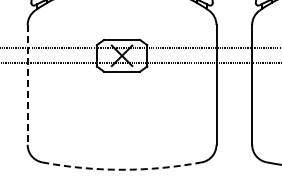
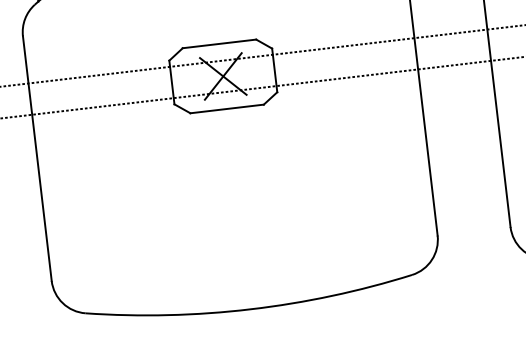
line: (27, 84) -> (36, 157), dashed -> solid
arc: (122, 169) -> (251, 308), dashed -> solid

